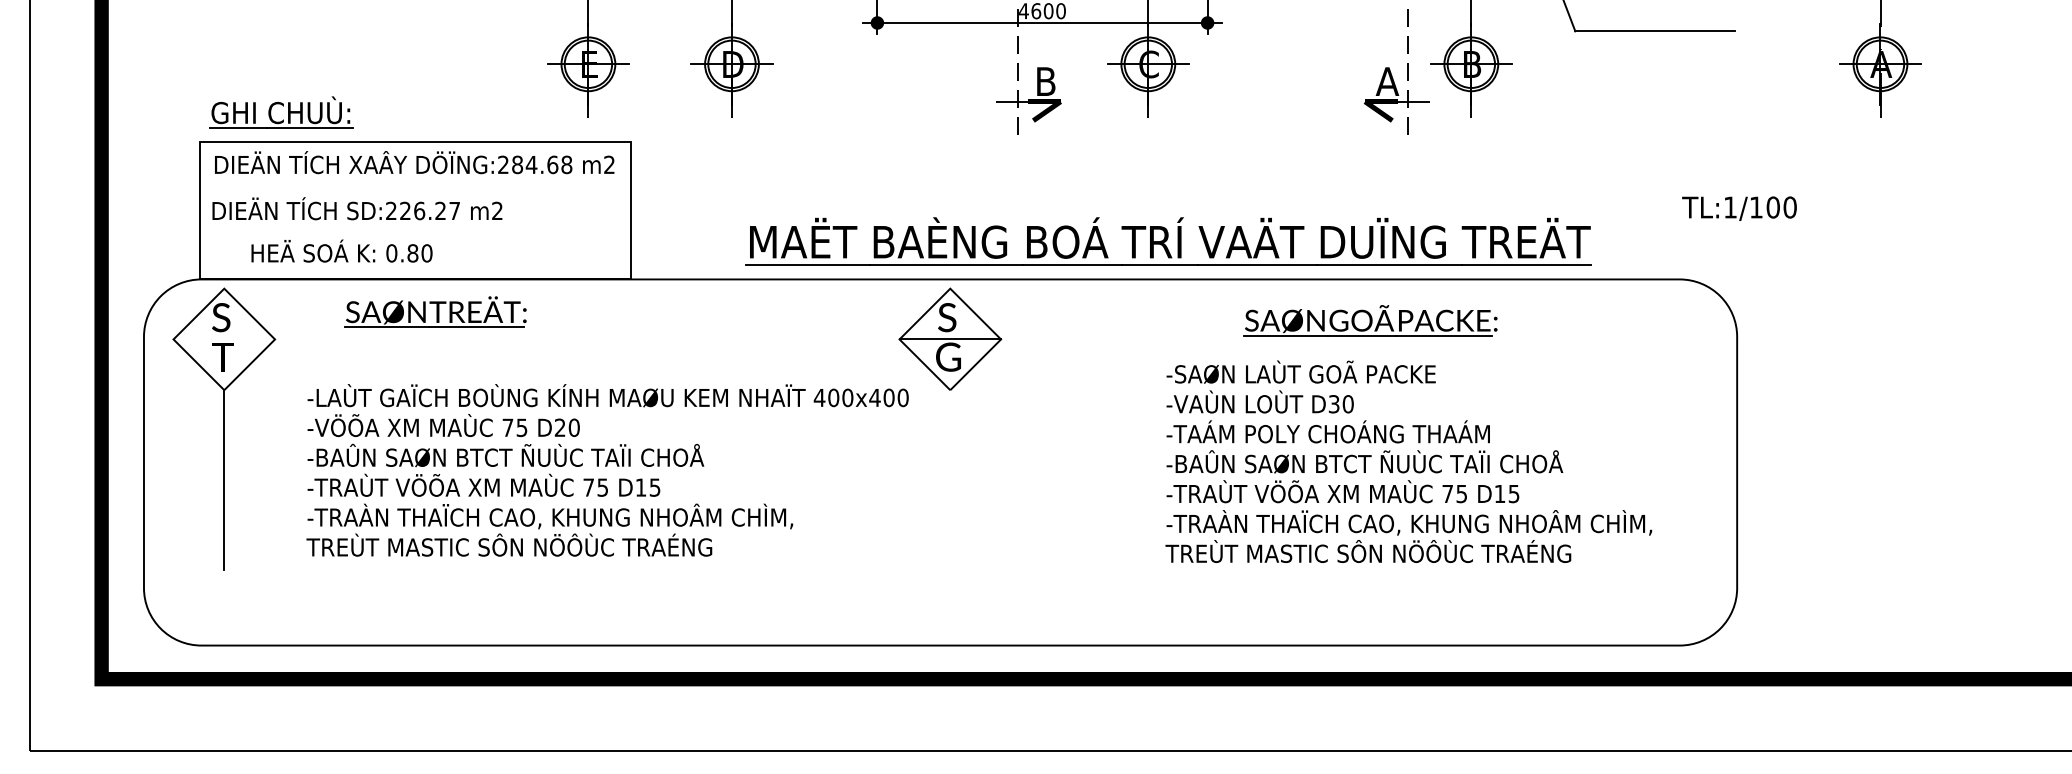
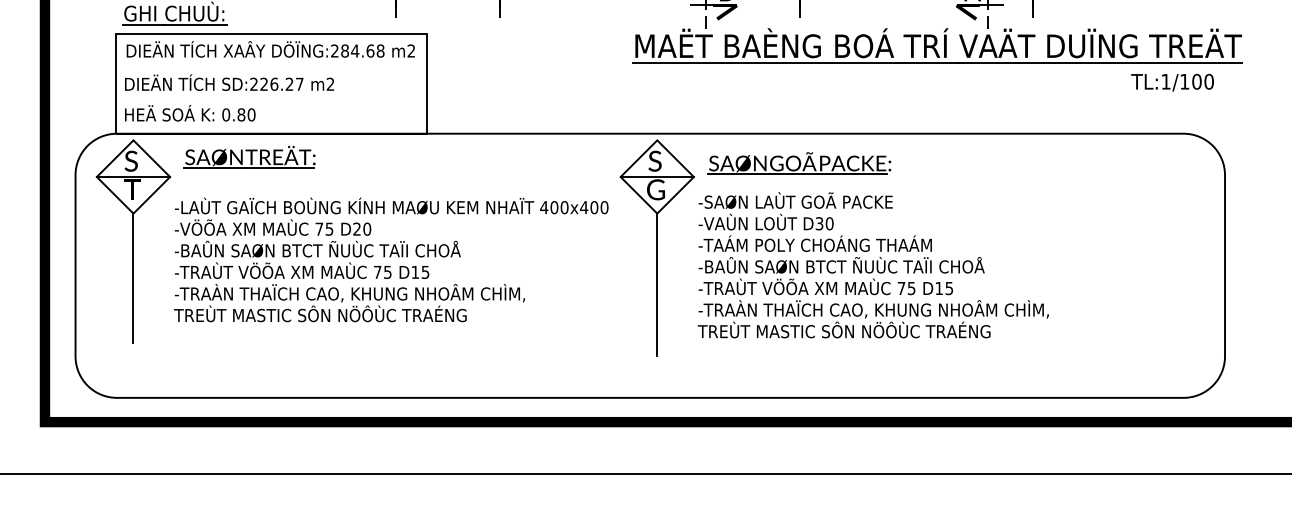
text: (1739, 208) -> (1172, 82), moved
part: (1168, 241) -> (937, 45), moved
text: (341, 250) -> (189, 112), moved
part: (435, 311) -> (249, 156), moved
part: (1370, 320) -> (799, 163), moved
line: (224, 339) -> (133, 177), added
text: (1408, 461) -> (873, 265), moved
text: (607, 470) -> (391, 260), moved
line: (950, 488) -> (657, 284), added

